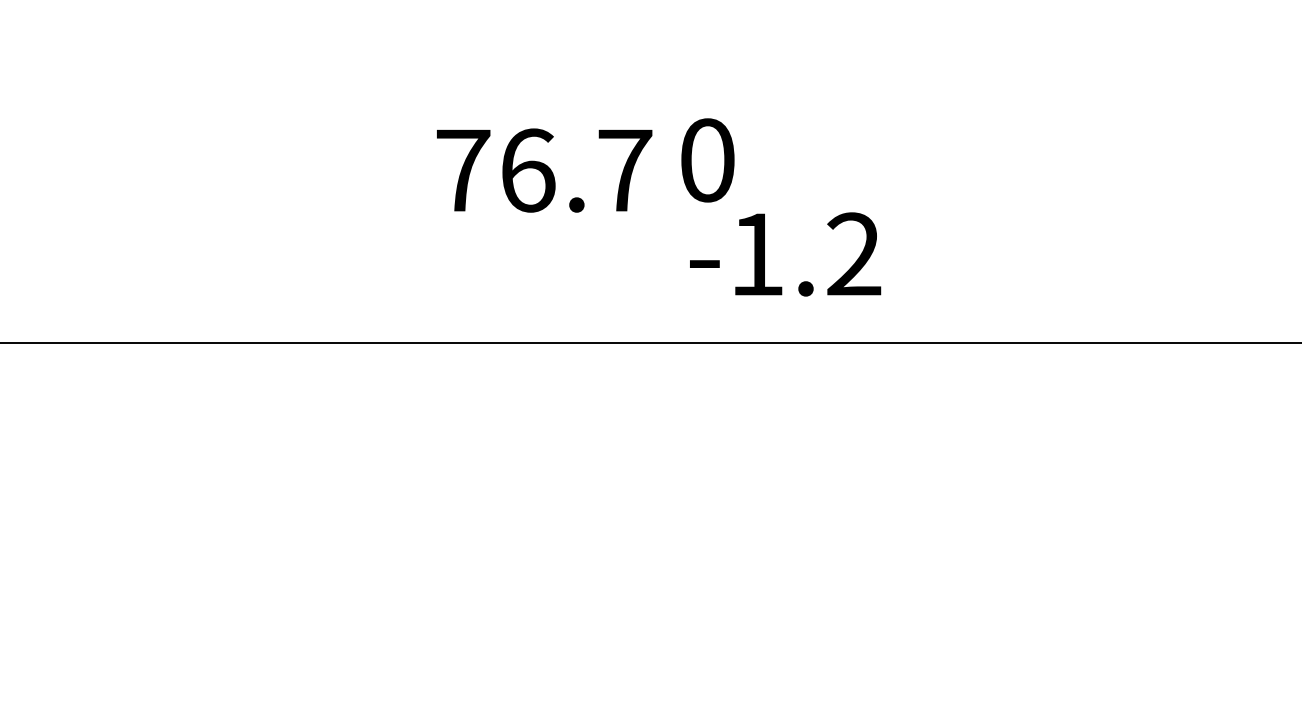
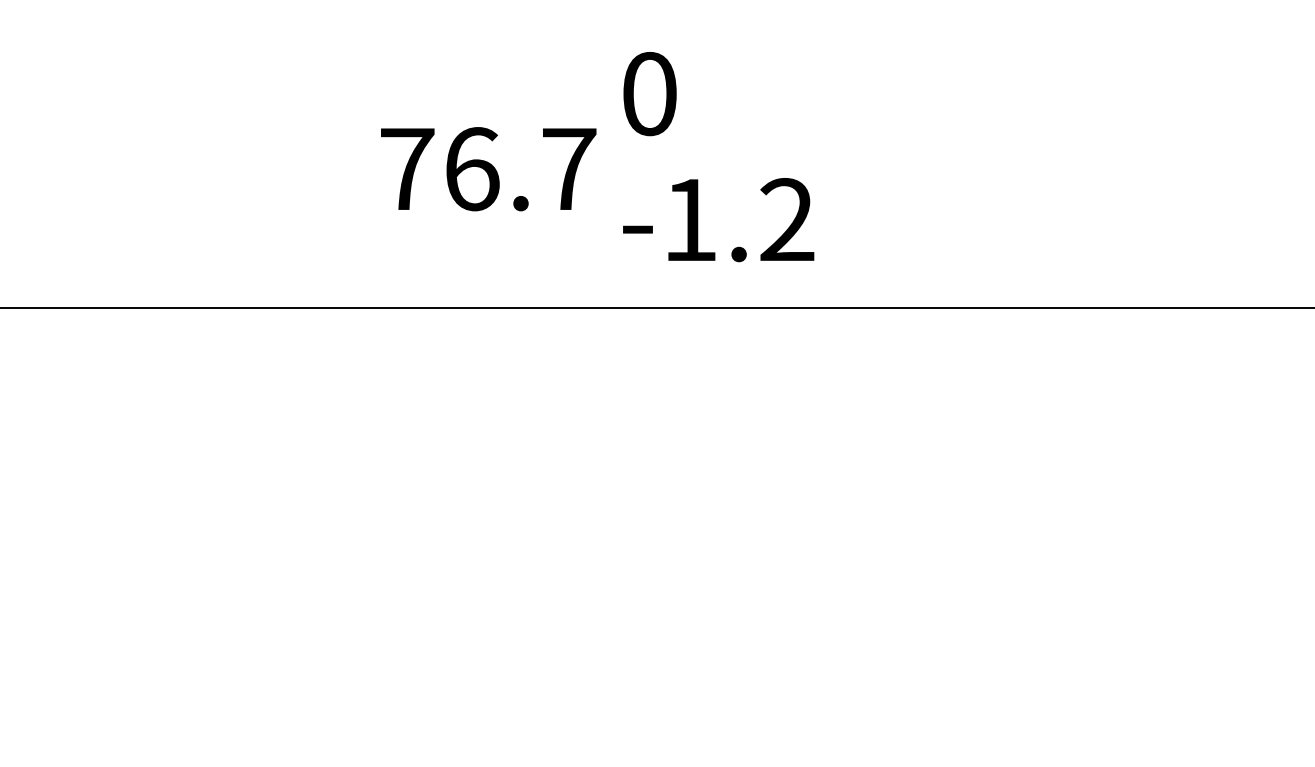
text: (707, 160) -> (649, 94), moved
text: (544, 170) -> (488, 169), moved

